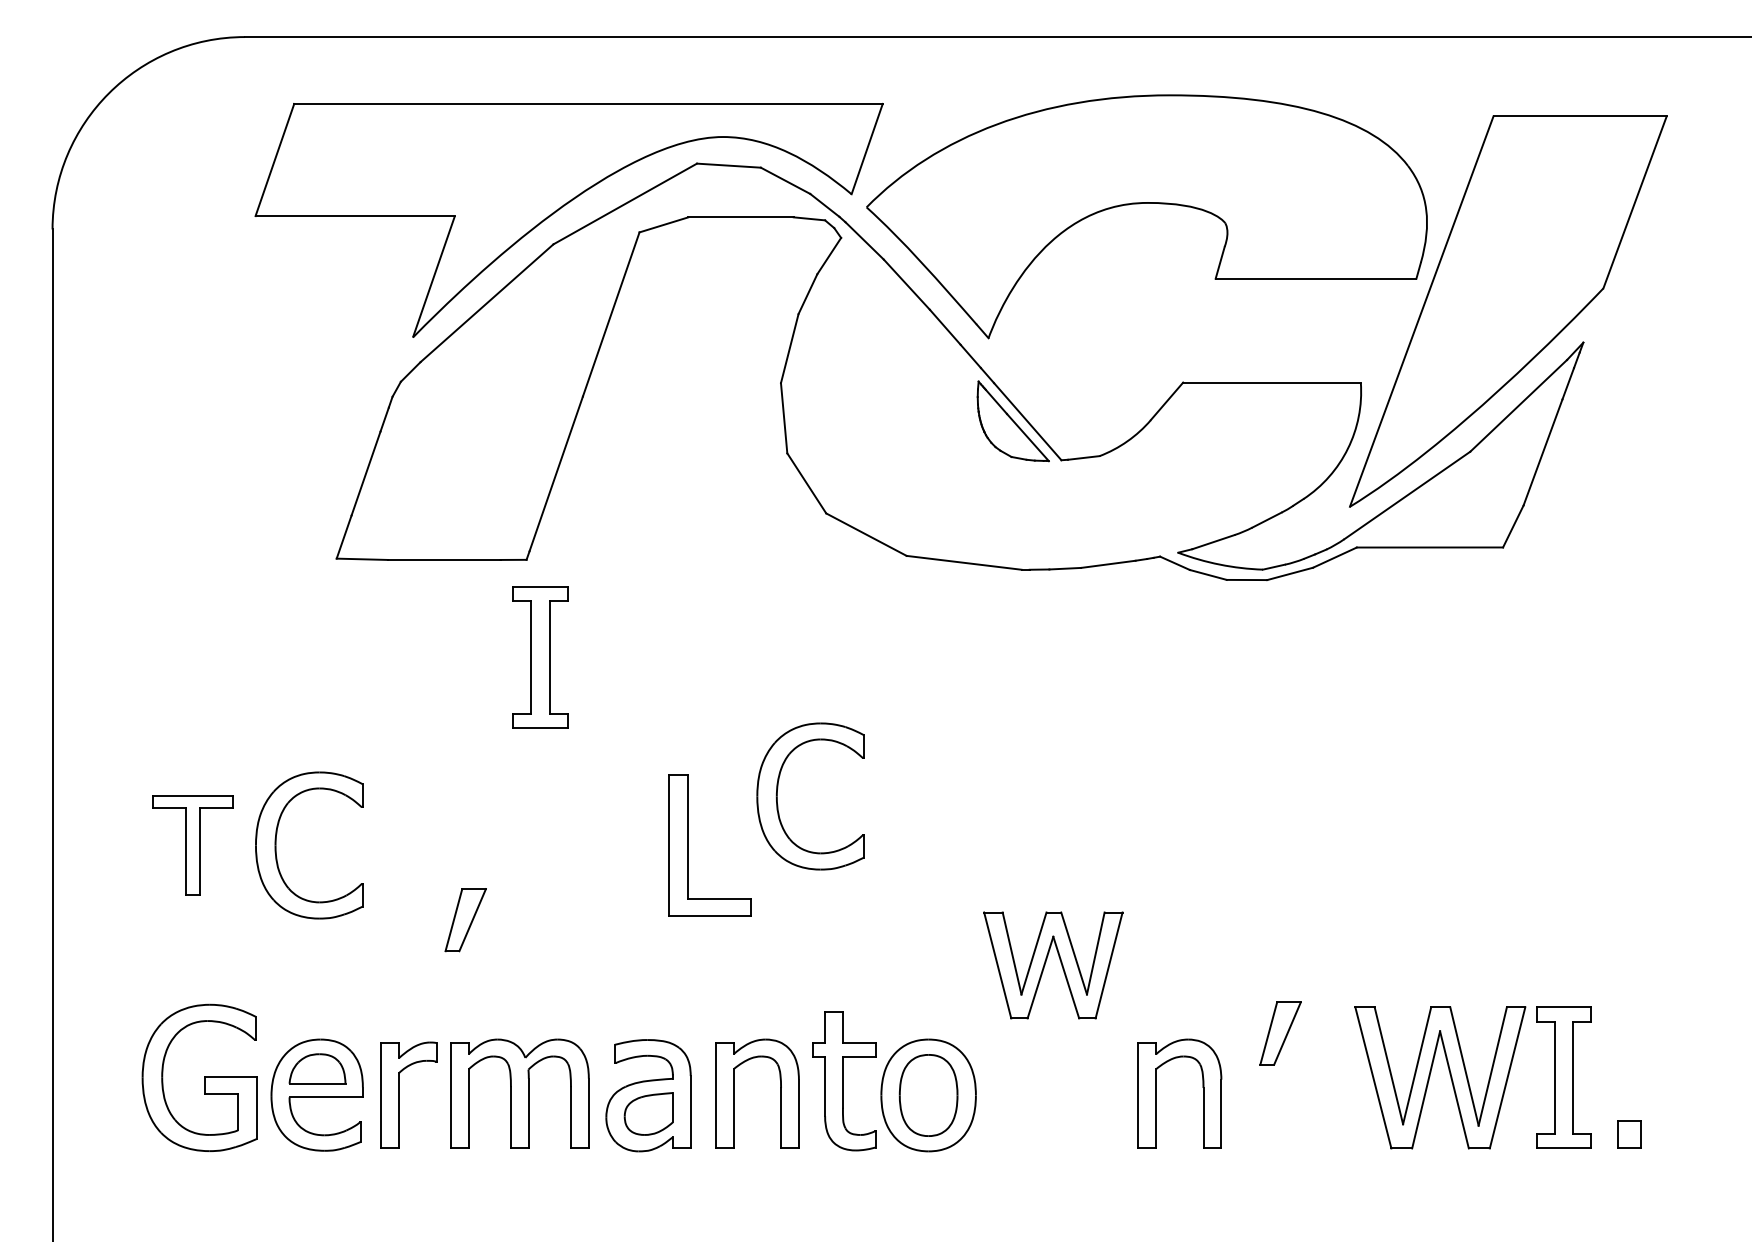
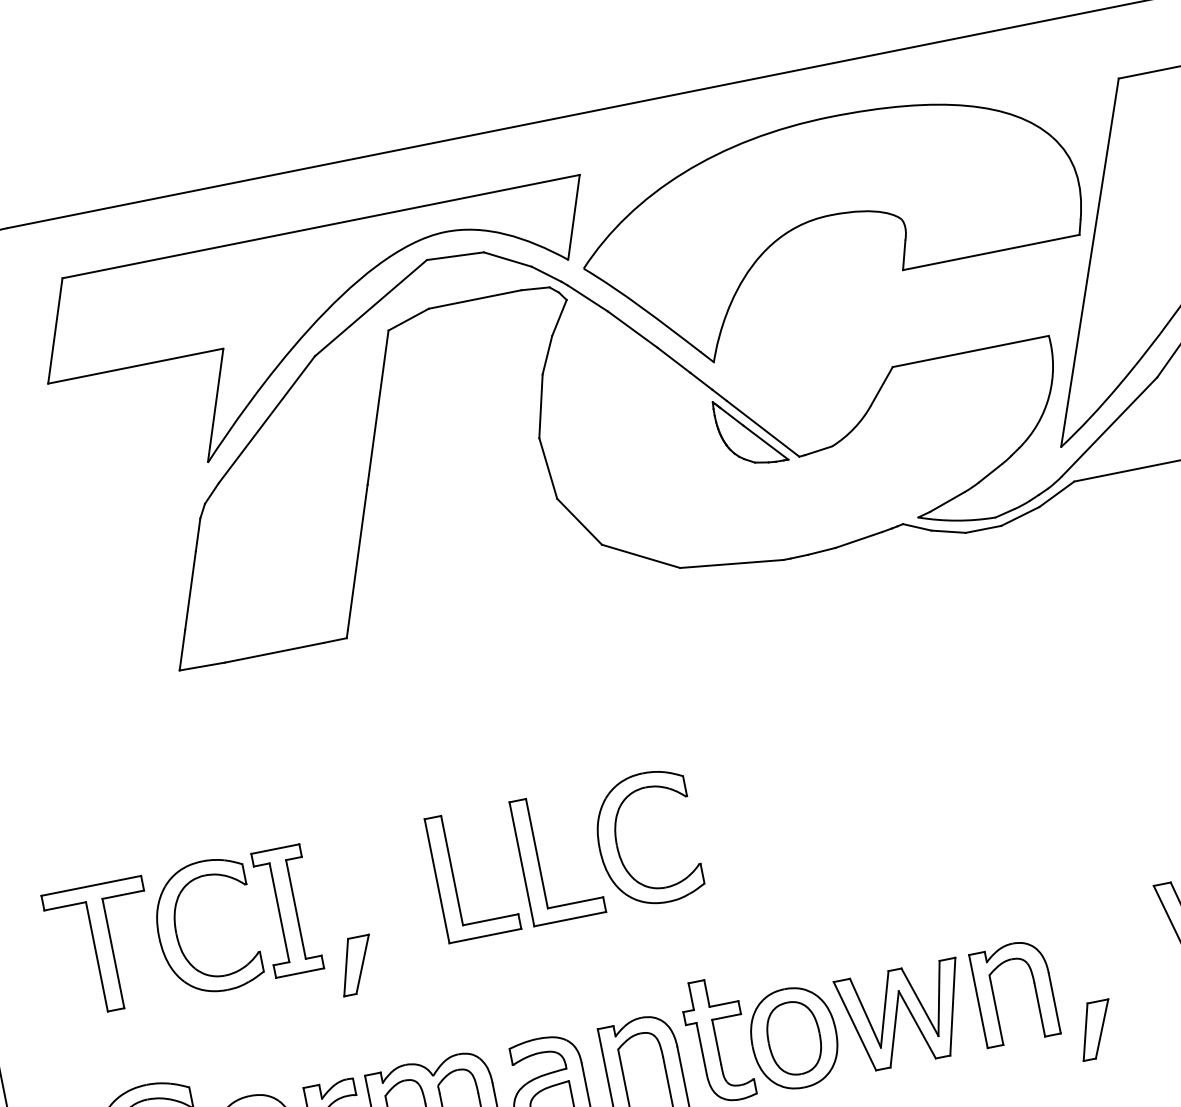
part: (540, 657) -> (287, 911), moved
part: (778, 788) -> (616, 837), moved
part: (192, 845) -> (103, 947), size x1.43
part: (591, 845) -> (454, 877), added
part: (1060, 963) -> (909, 1013), moved
part: (1280, 1033) -> (1095, 1030), moved

